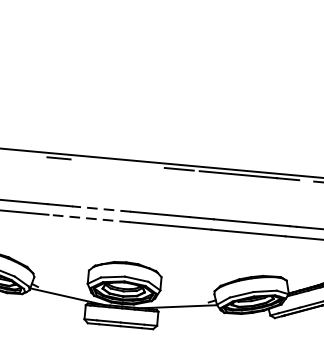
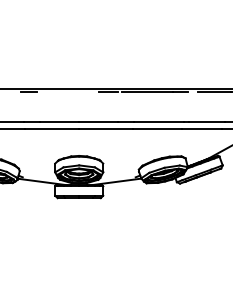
line: (101, 209) -> (59, 122), dashed -> solid
line: (89, 218) -> (52, 129), dashed -> solid

